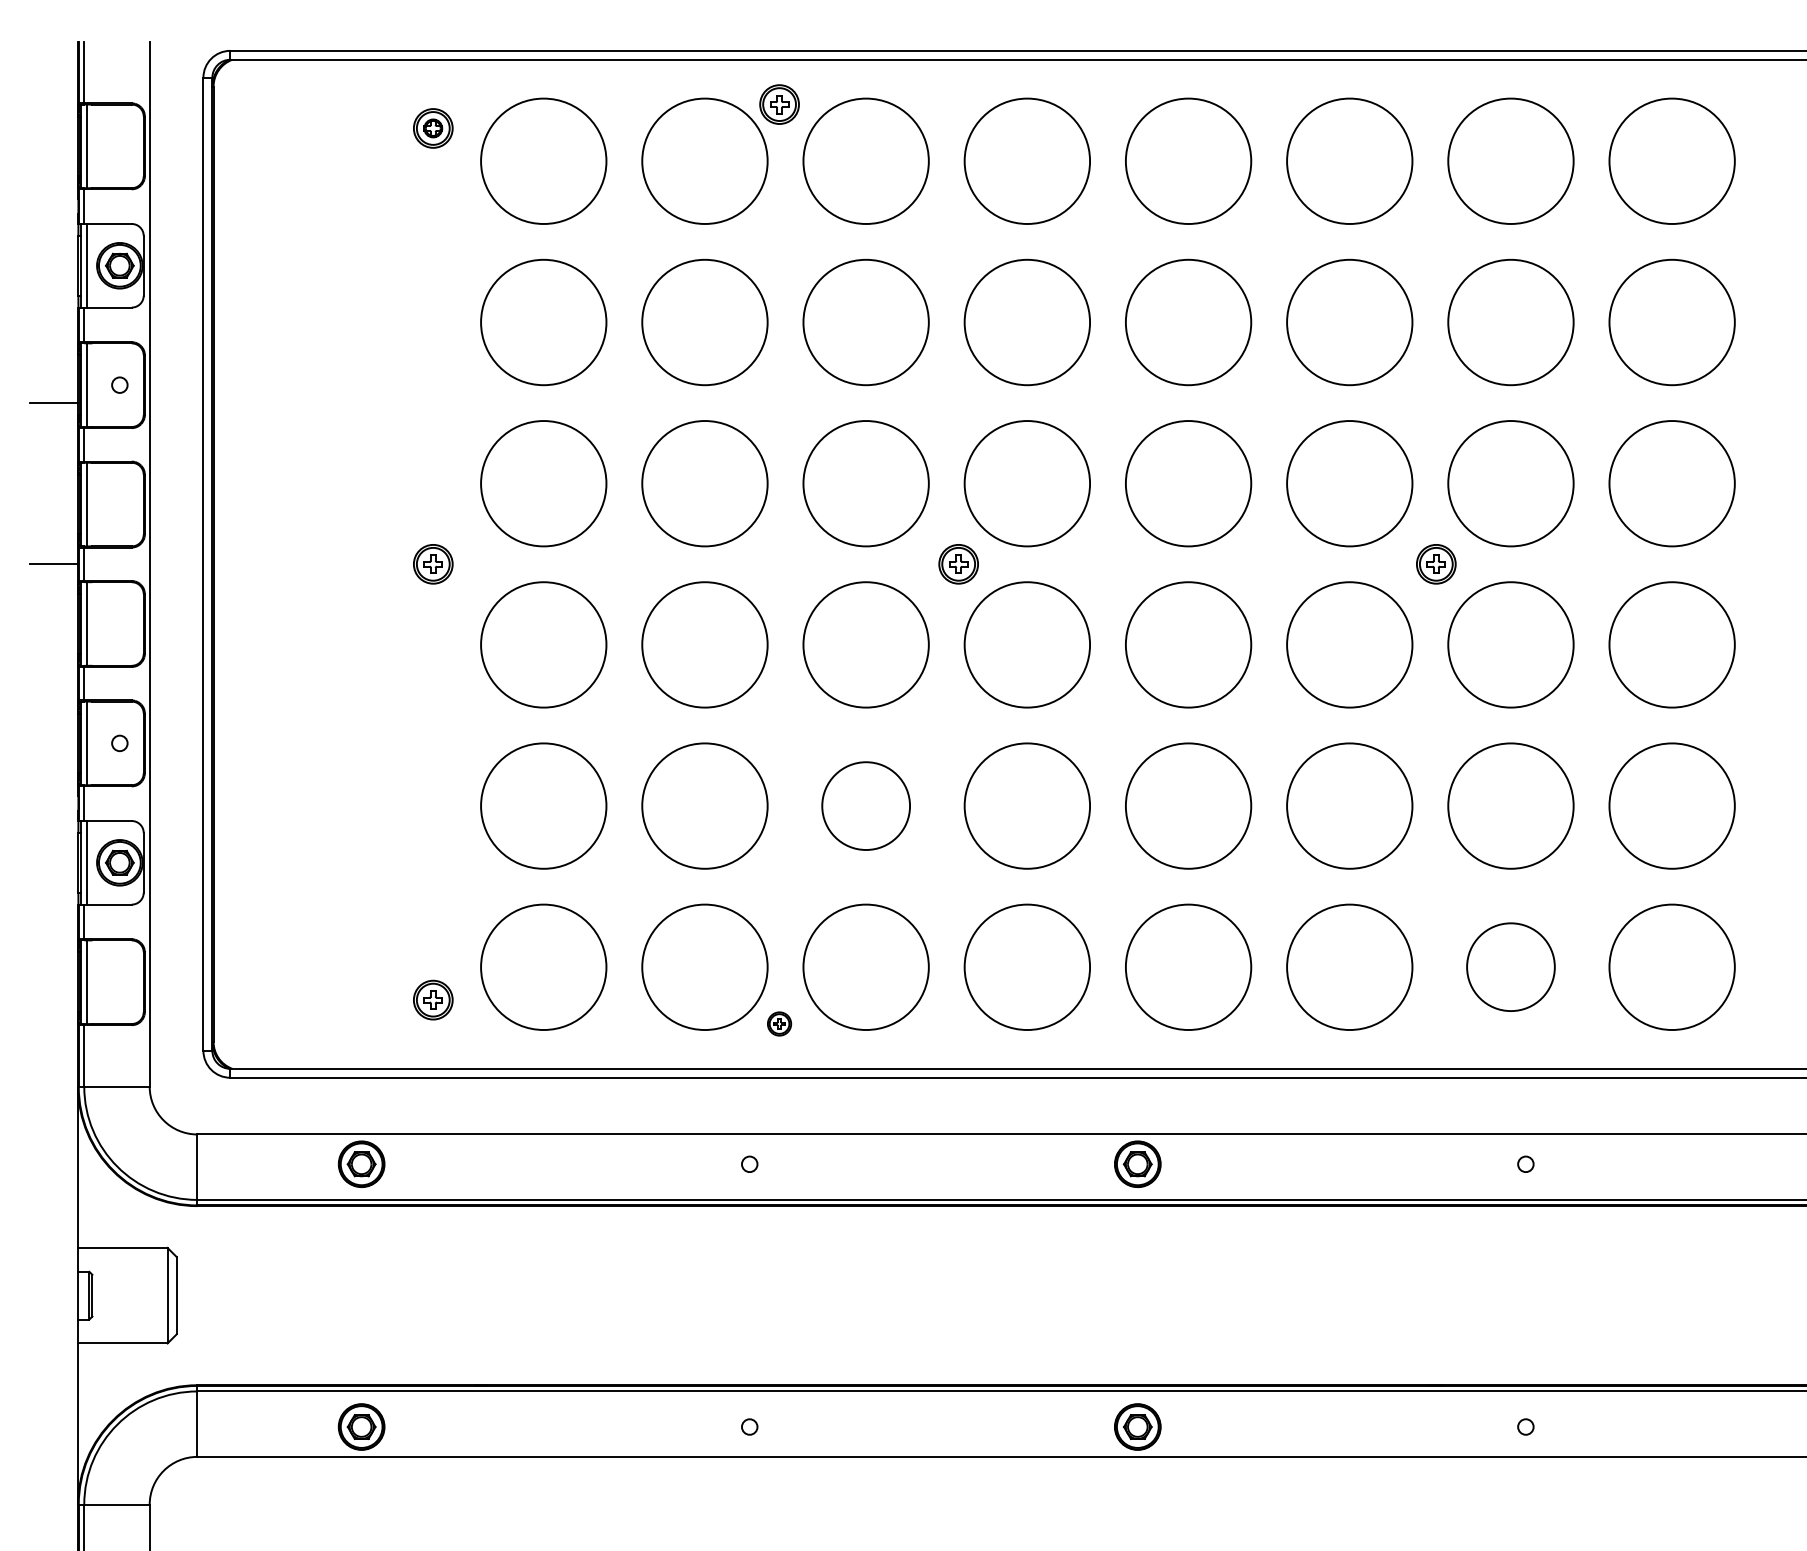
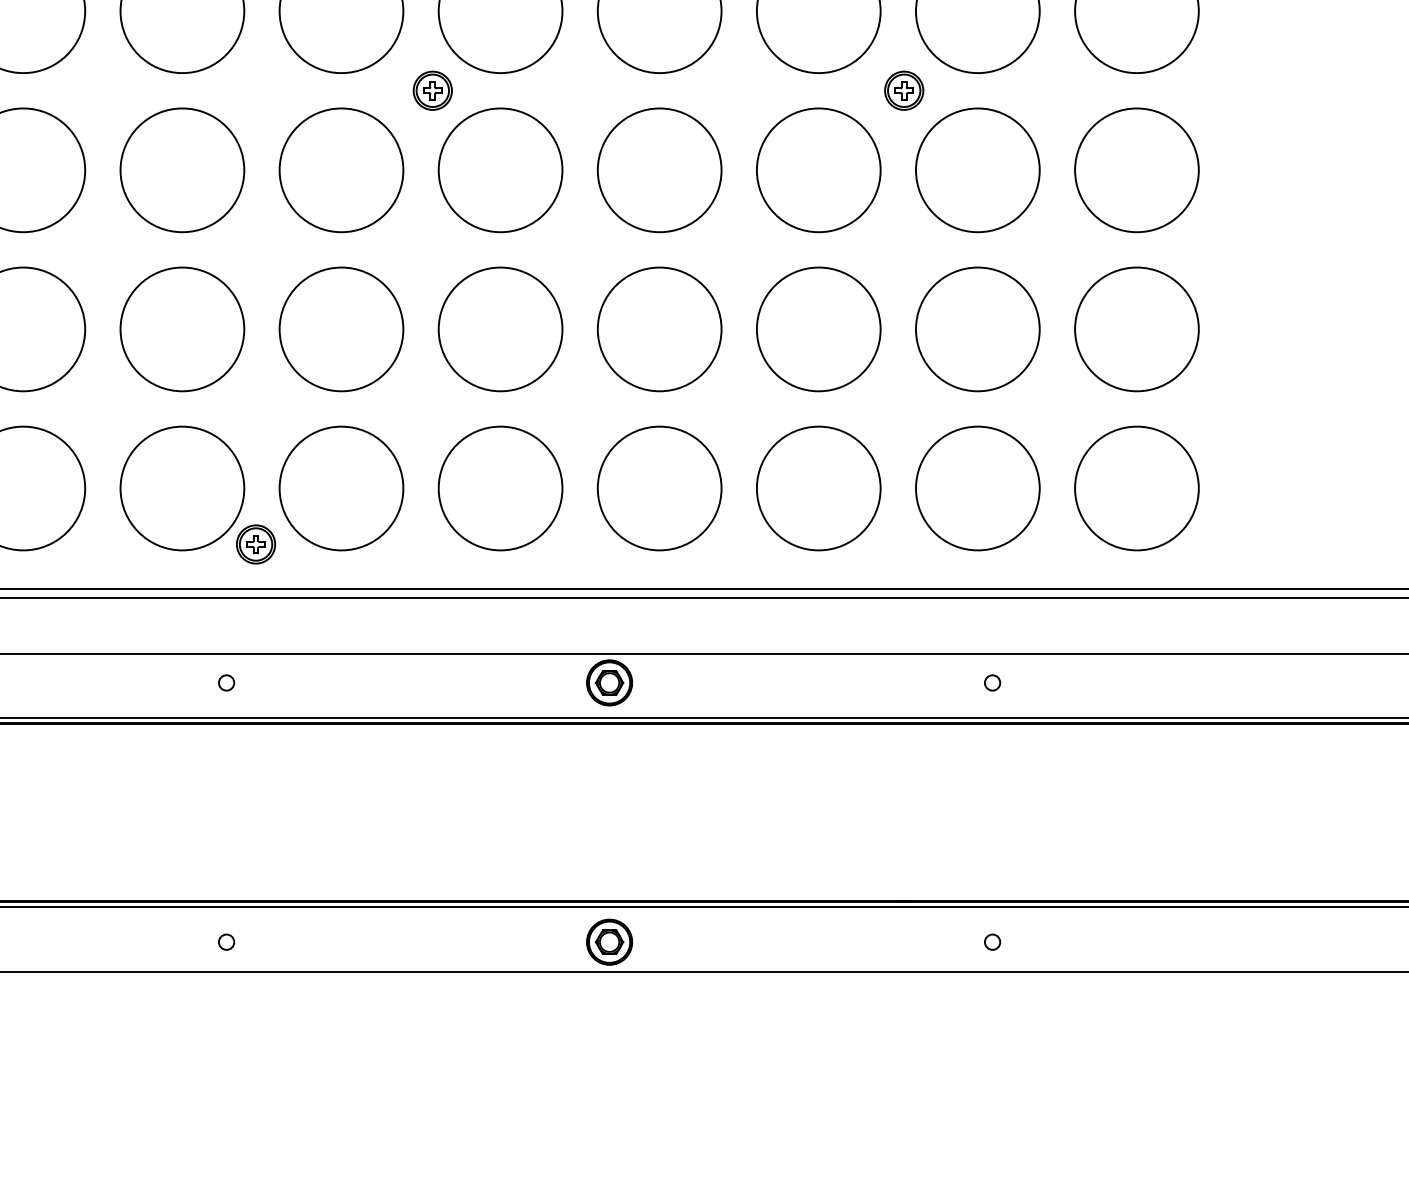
circle: (865, 805) -> (340, 328), size x1.43
circle: (1510, 966) -> (977, 487), size x1.43
part: (779, 1023) -> (255, 543), size x1.67

